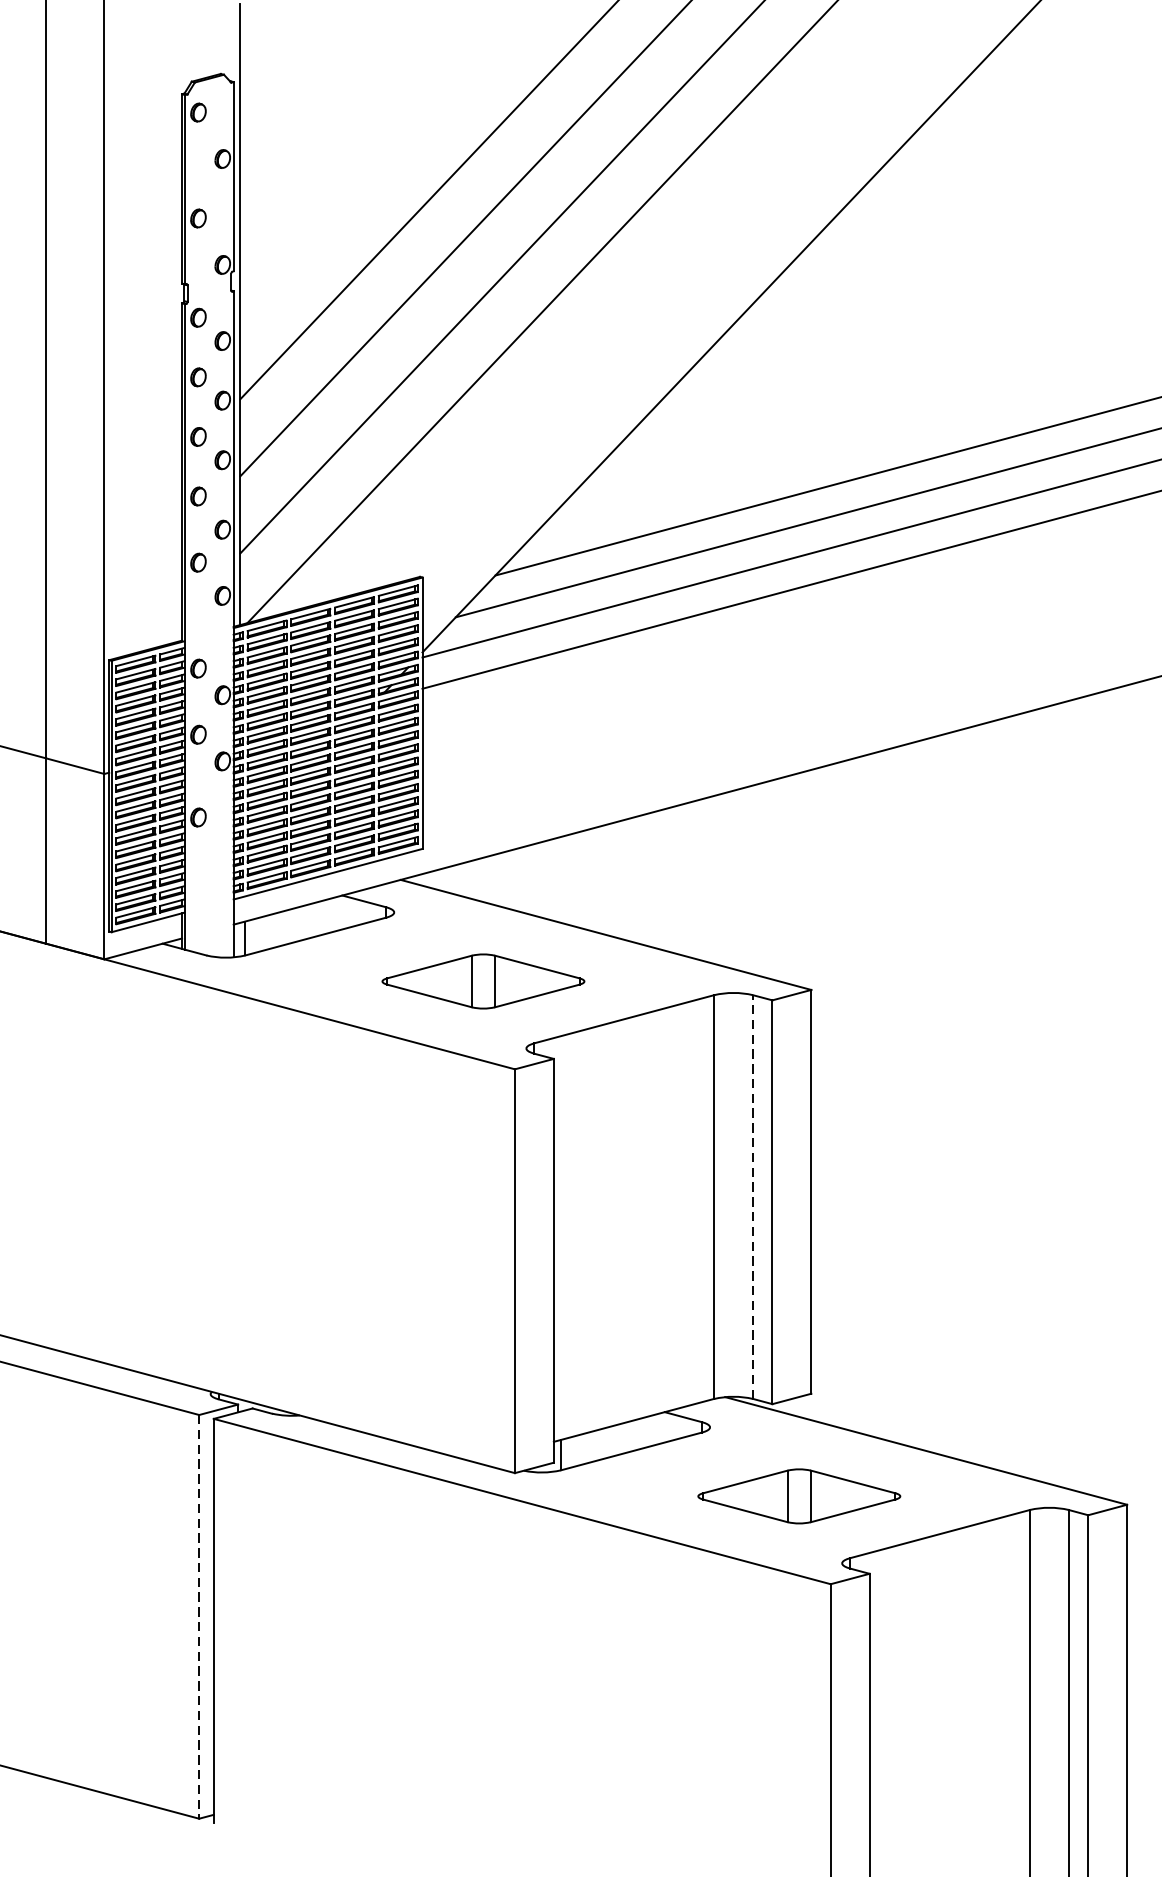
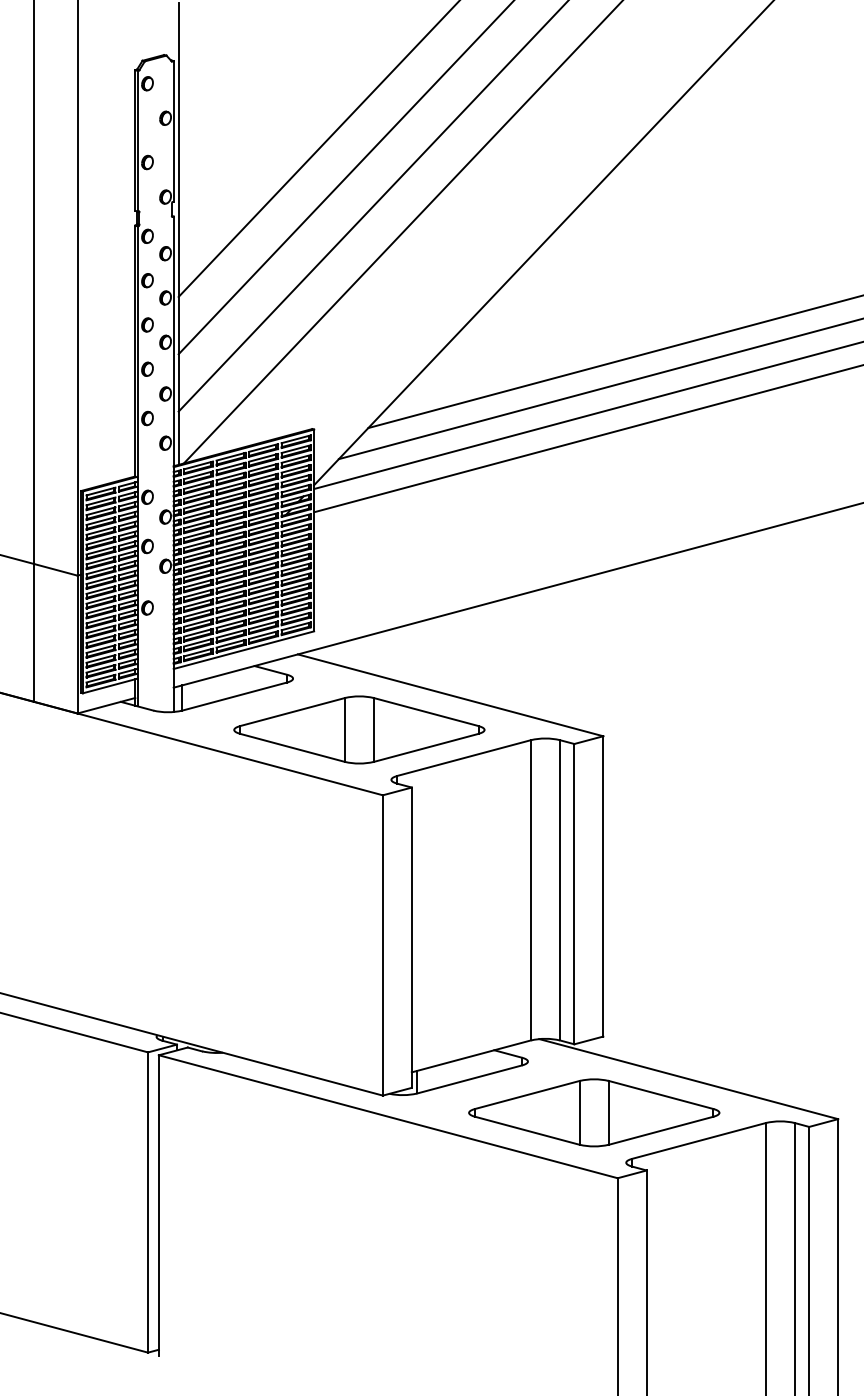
part: (483, 980) -> (359, 729), size x1.67
line: (752, 1195) -> (559, 889), dashed -> solid
part: (799, 1495) -> (594, 1112), size x1.67
line: (199, 1618) -> (148, 1203), dashed -> solid

